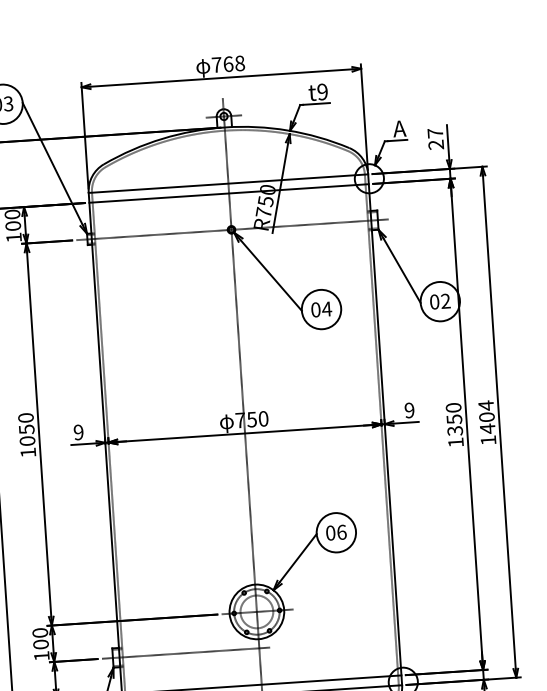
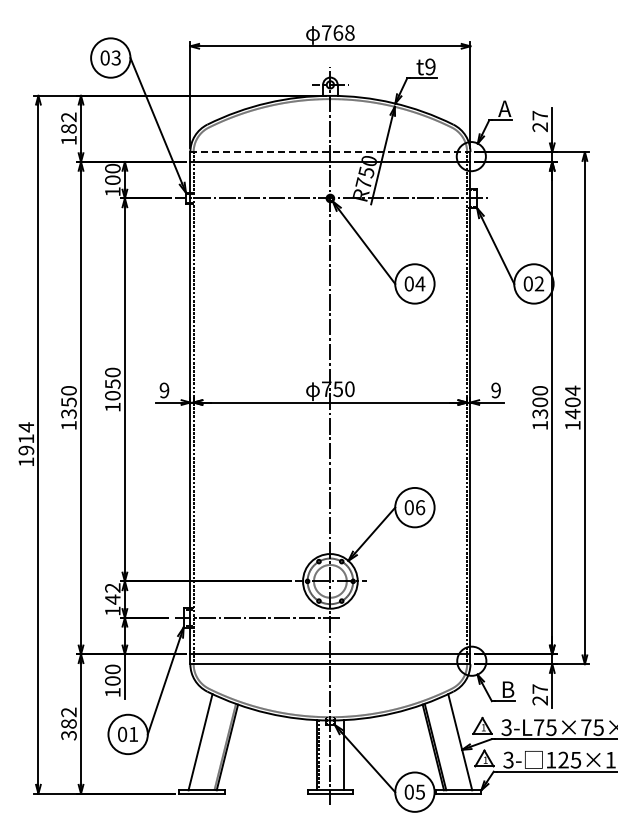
line: (228, 183) -> (330, 152), solid -> dashed
text: (453, 419) -> (539, 402), 1350 -> 1300
text: (40, 638) -> (112, 593), 100 -> 142

